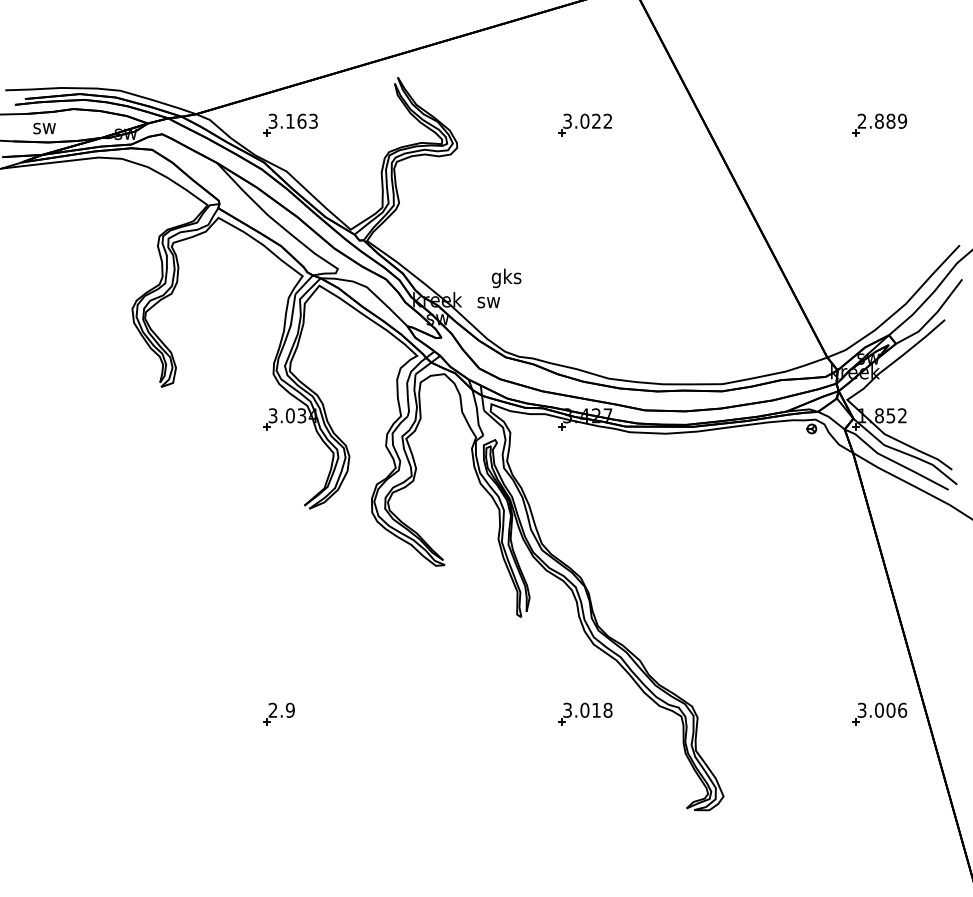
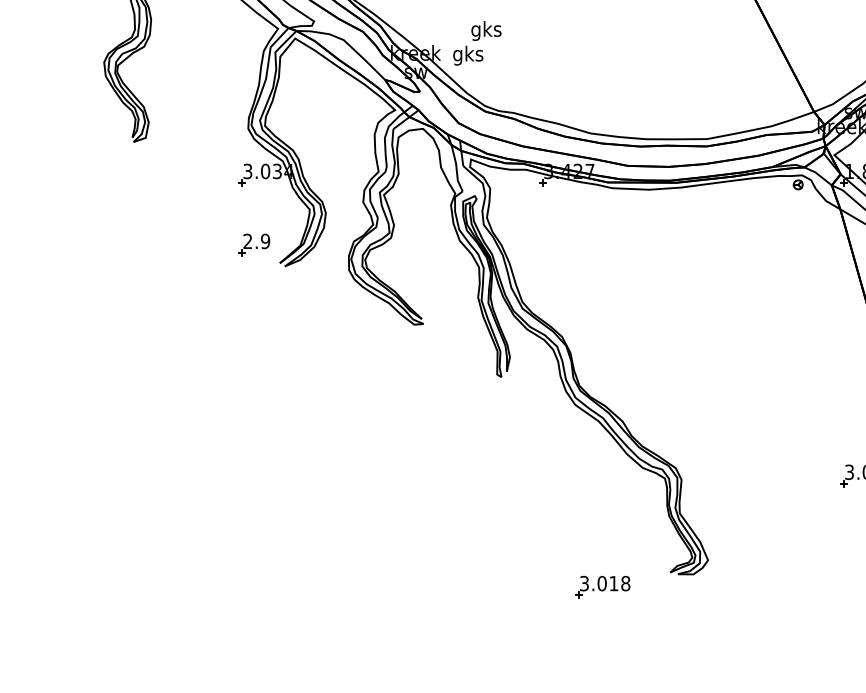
text: (488, 302) -> (467, 55), sw -> gks
part: (278, 713) -> (253, 244), moved
part: (585, 713) -> (602, 586), moved

